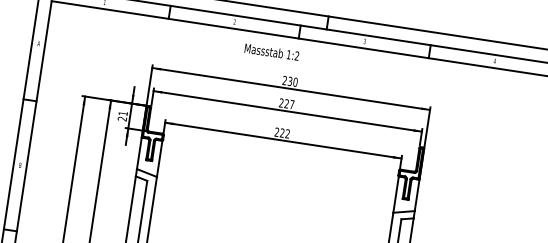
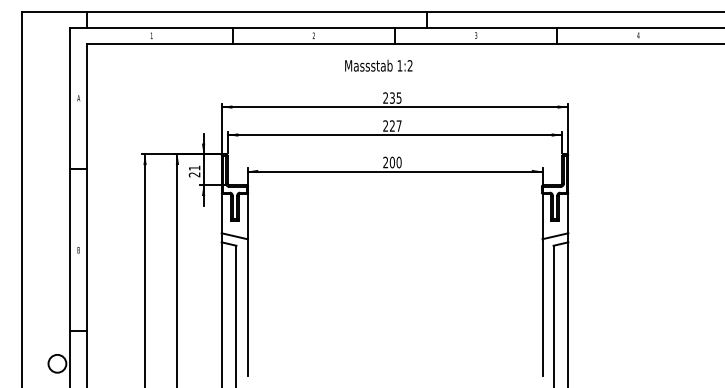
text: (271, 51) -> (378, 65), moved
text: (295, 81) -> (398, 97), 230 -> 235
text: (284, 133) -> (395, 162), 222 -> 200

